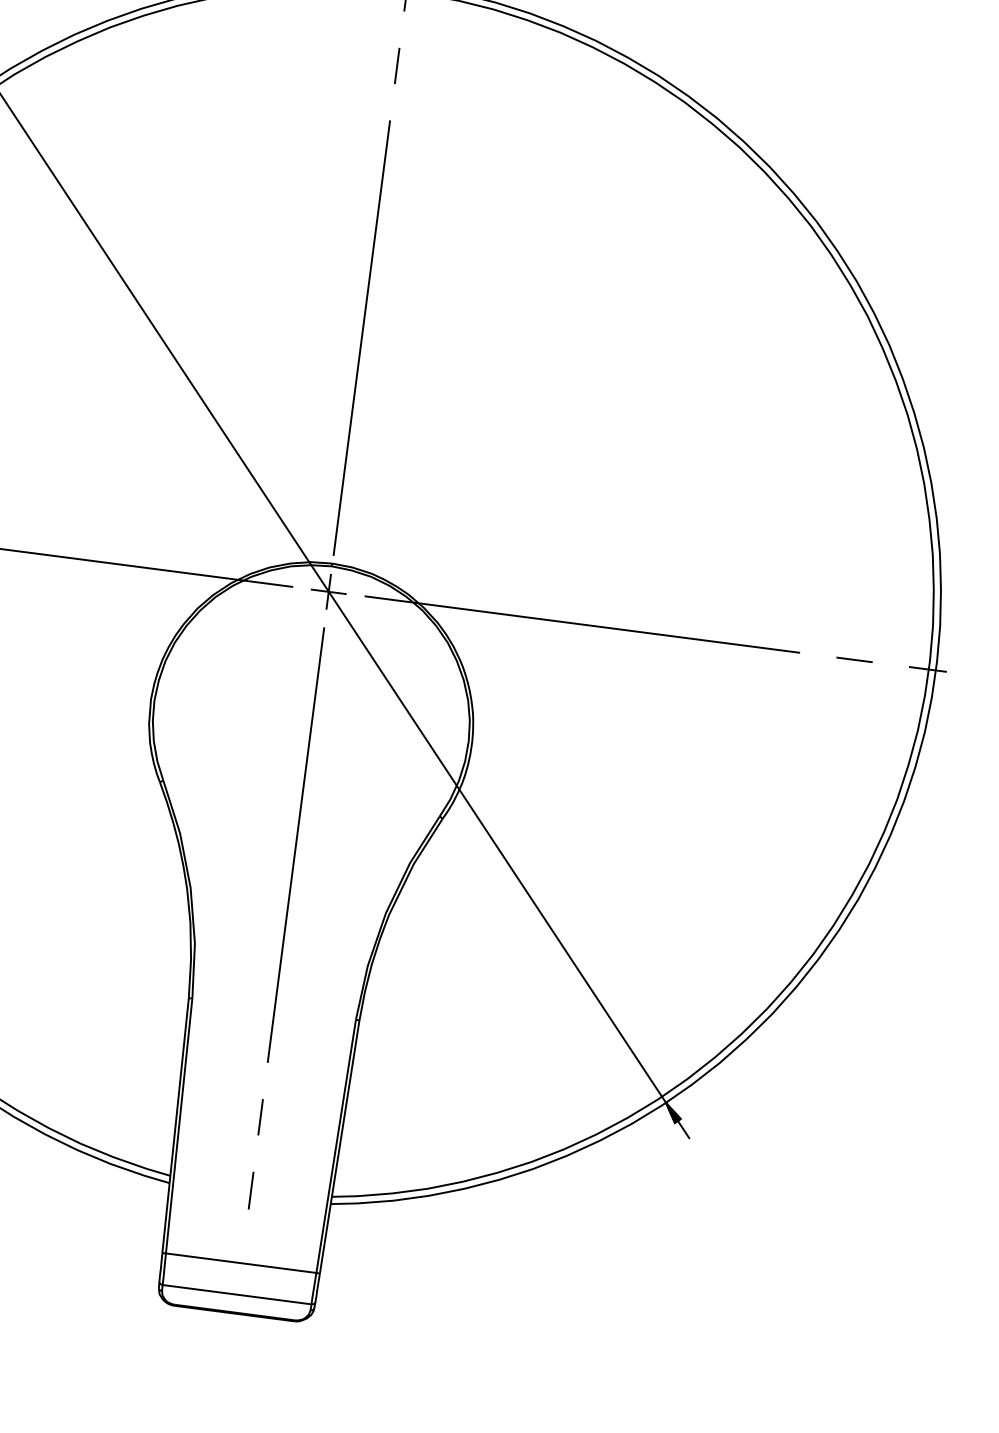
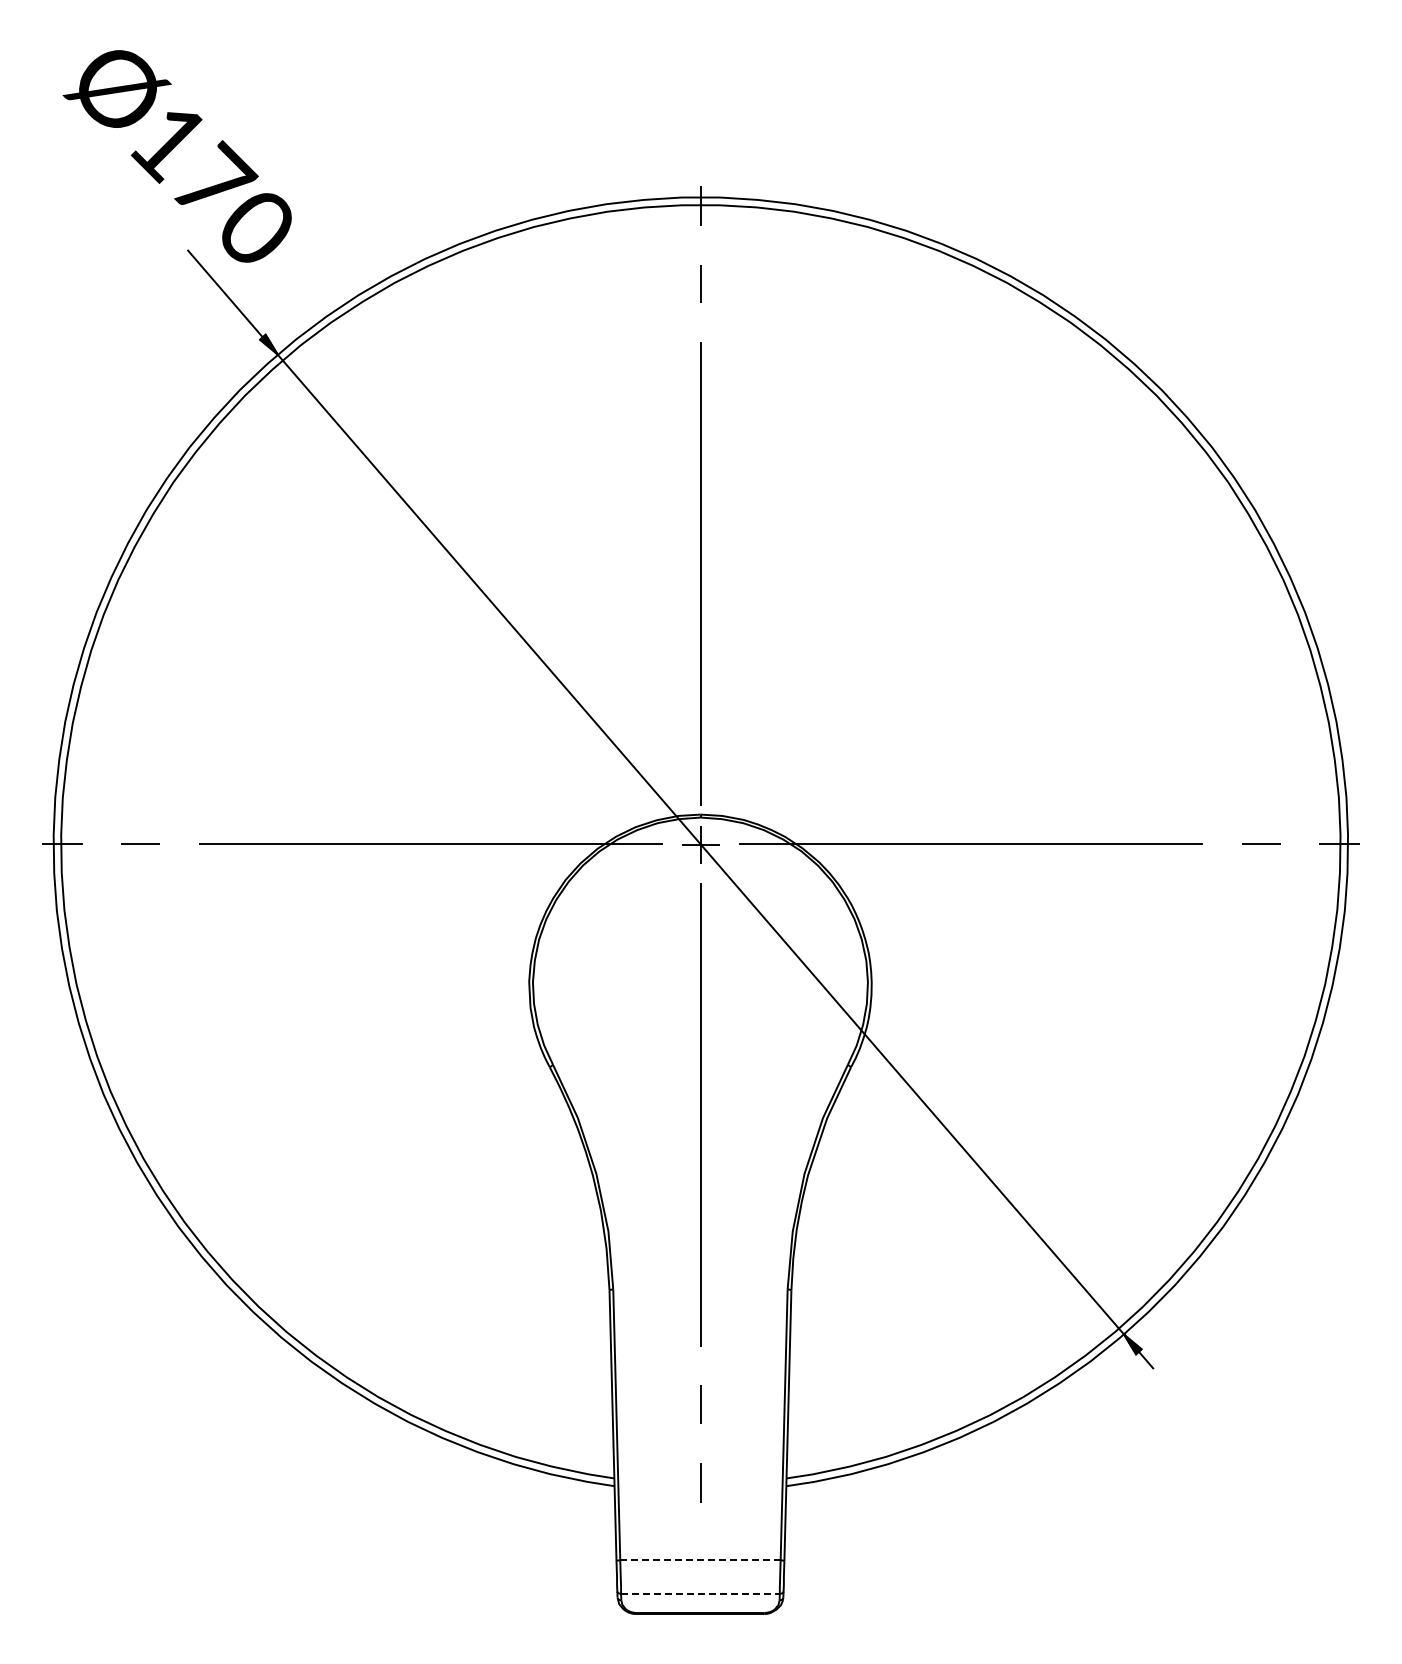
line: (240, 1263) -> (699, 1560), solid -> dashed
line: (237, 1294) -> (700, 1593), solid -> dashed

